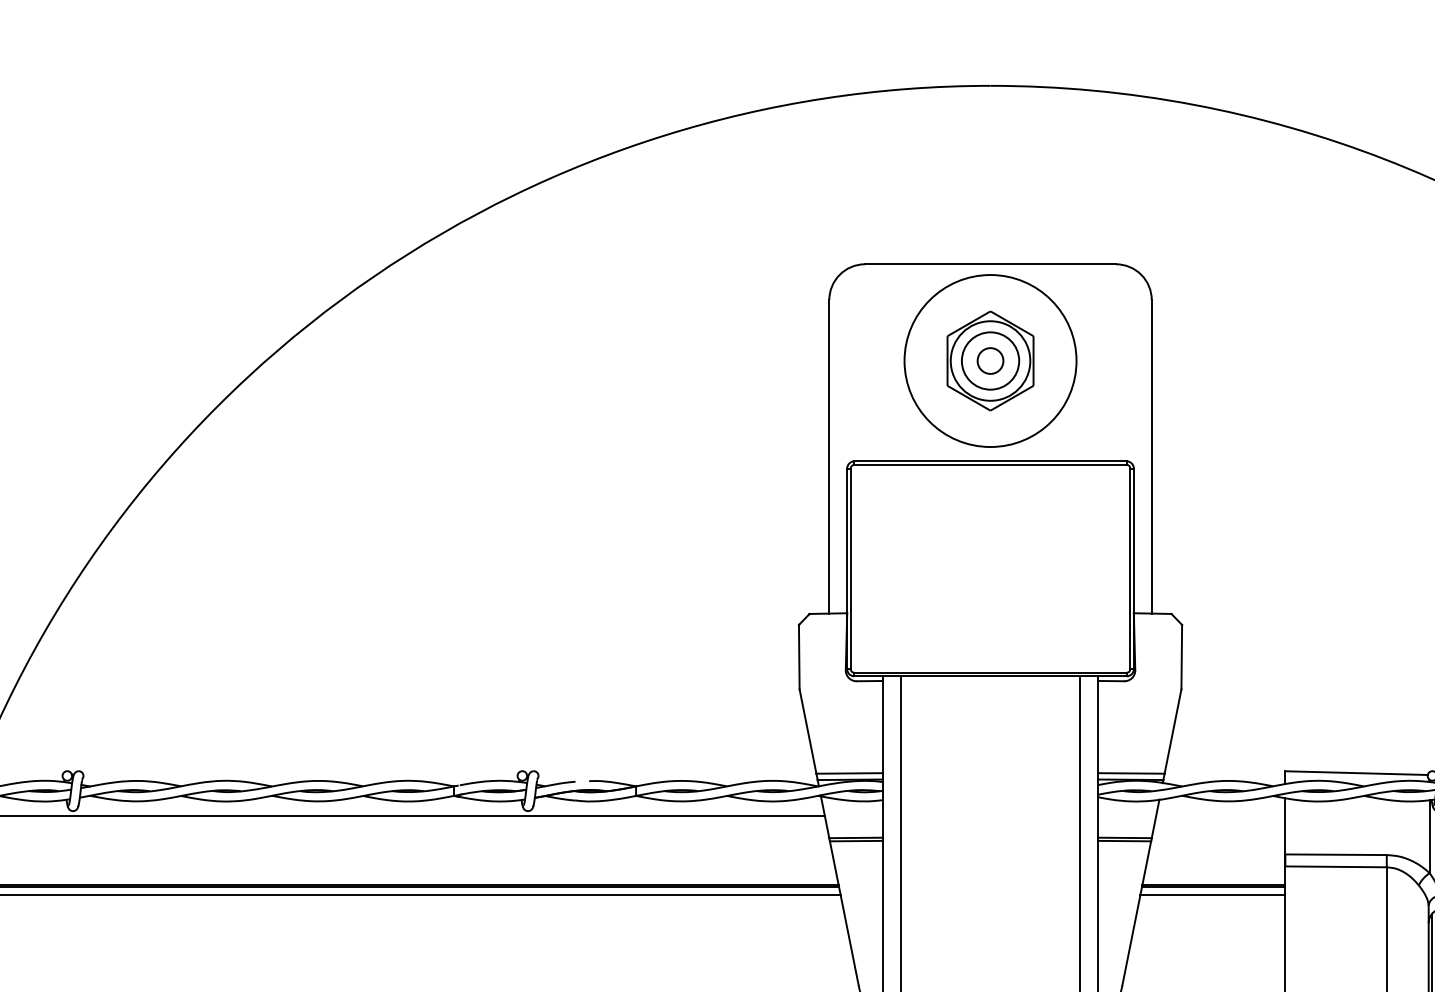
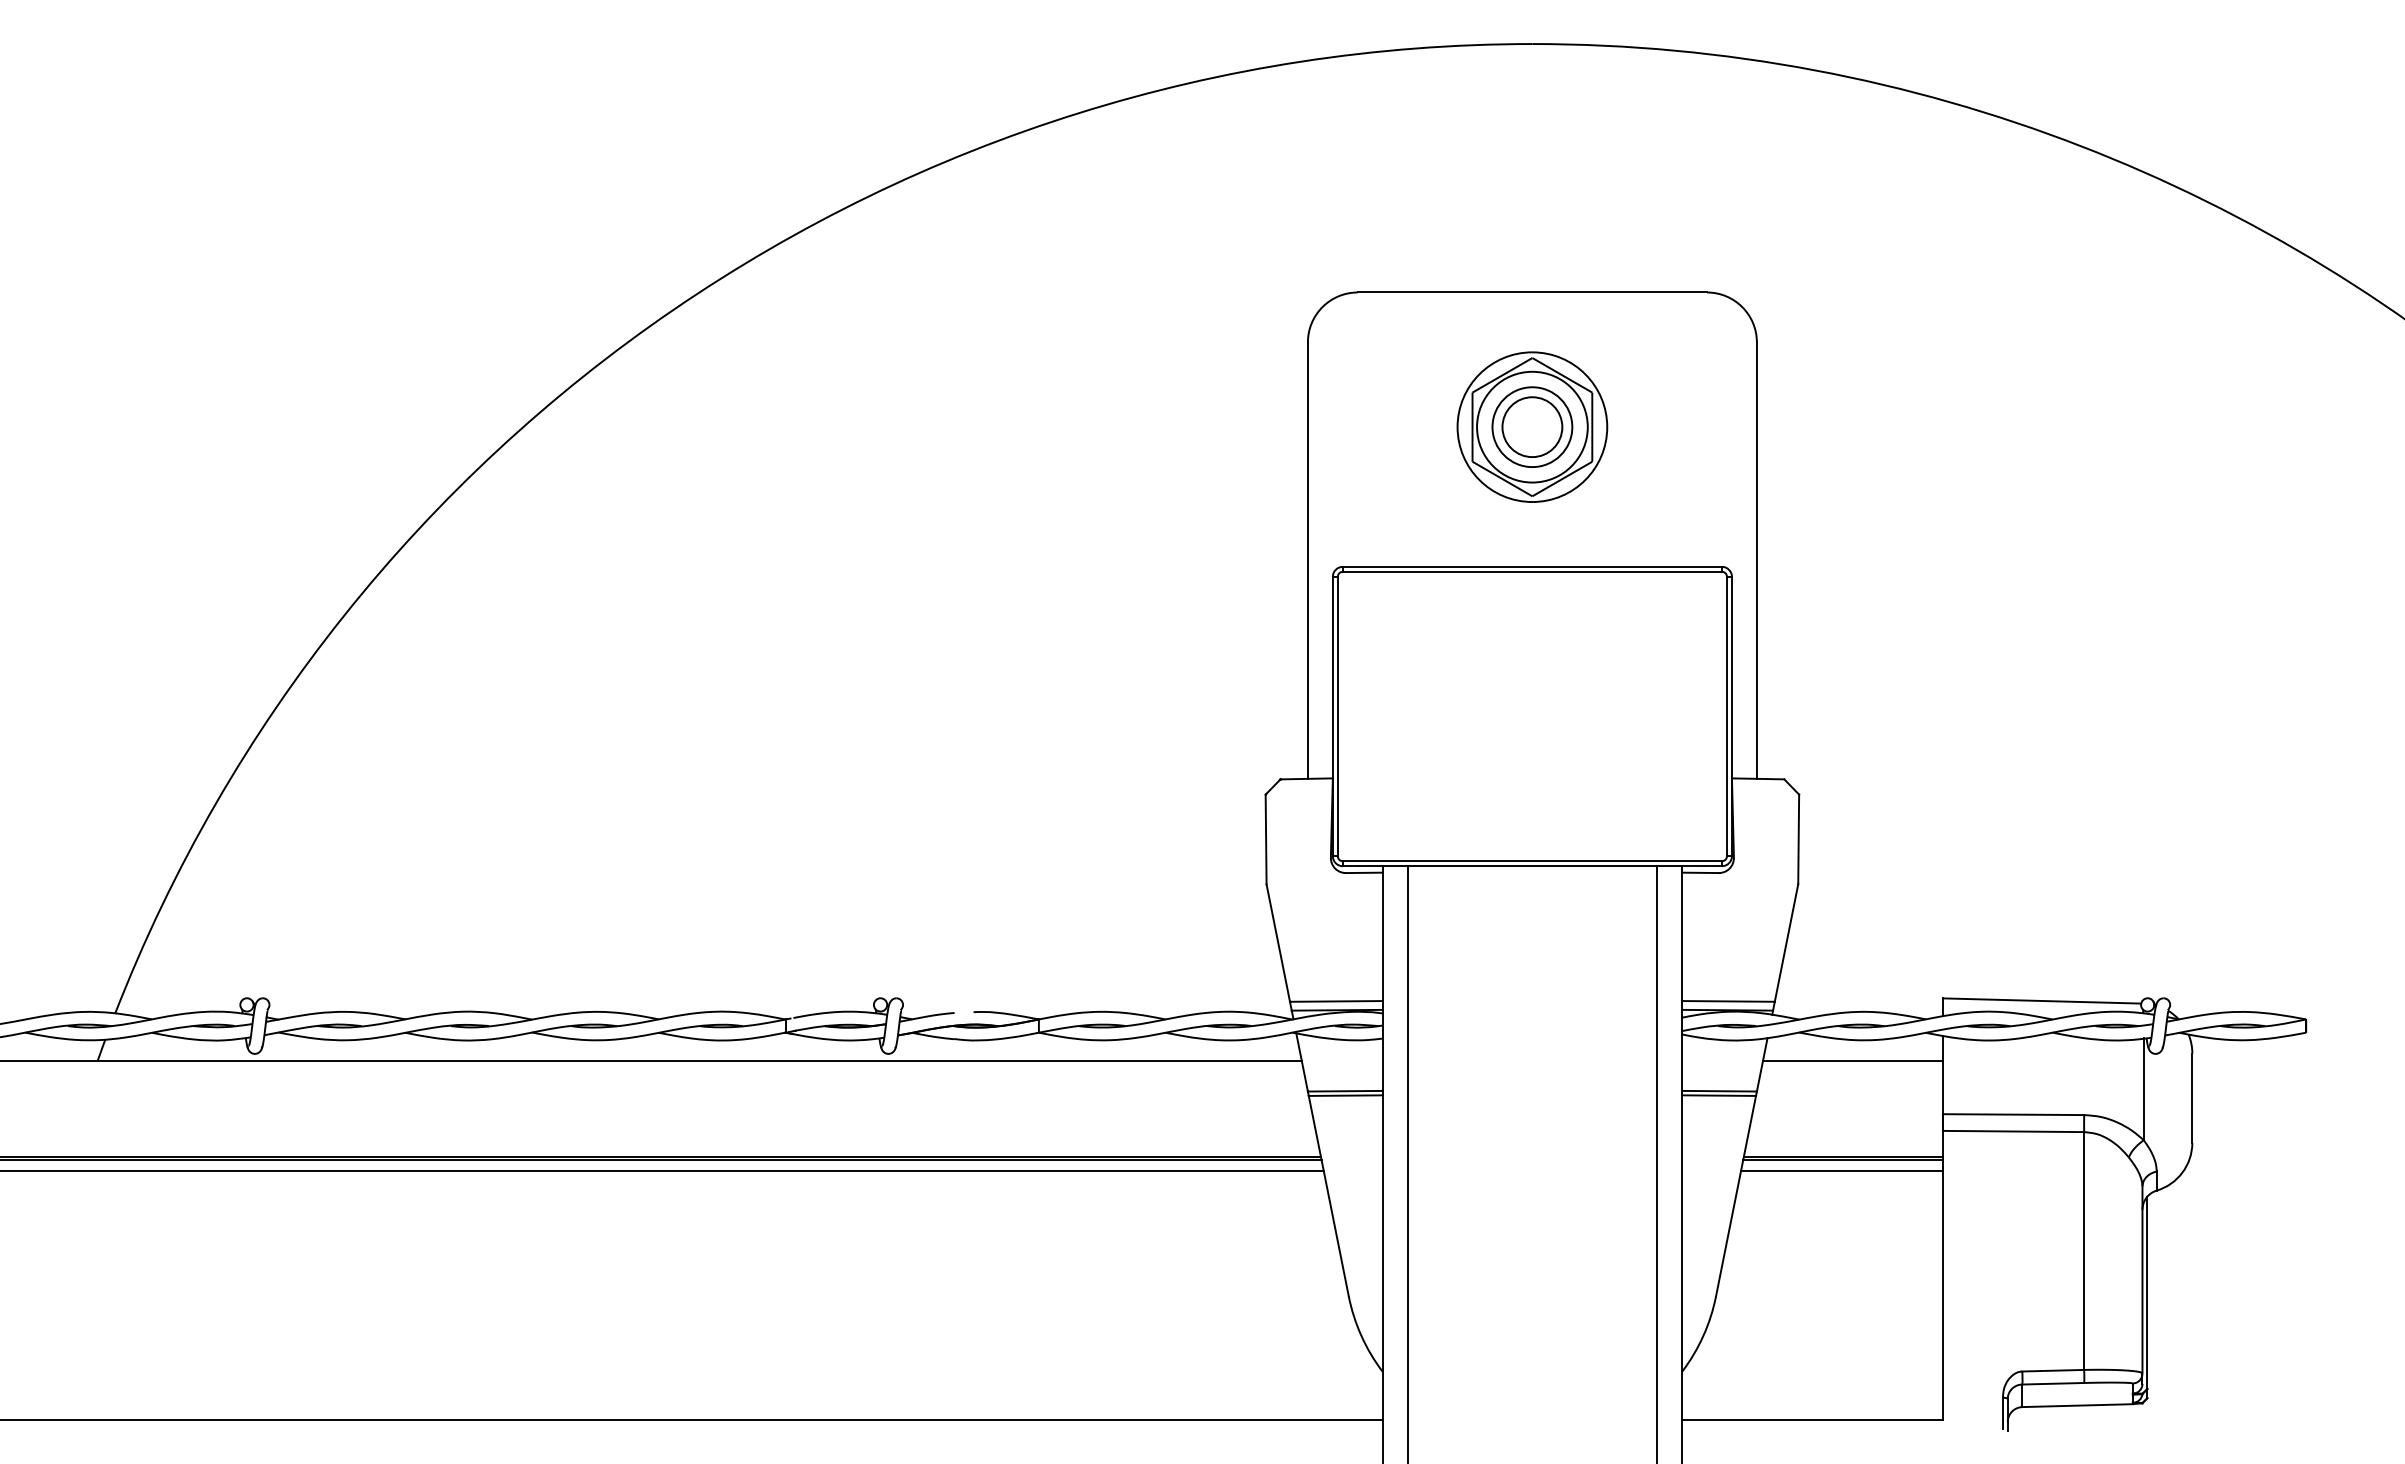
circle: (990, 361) -> (1532, 427), size x0.62
circle: (990, 361) -> (1532, 427), size x1.67
line: (1220, 815) -> (1852, 1060), added

